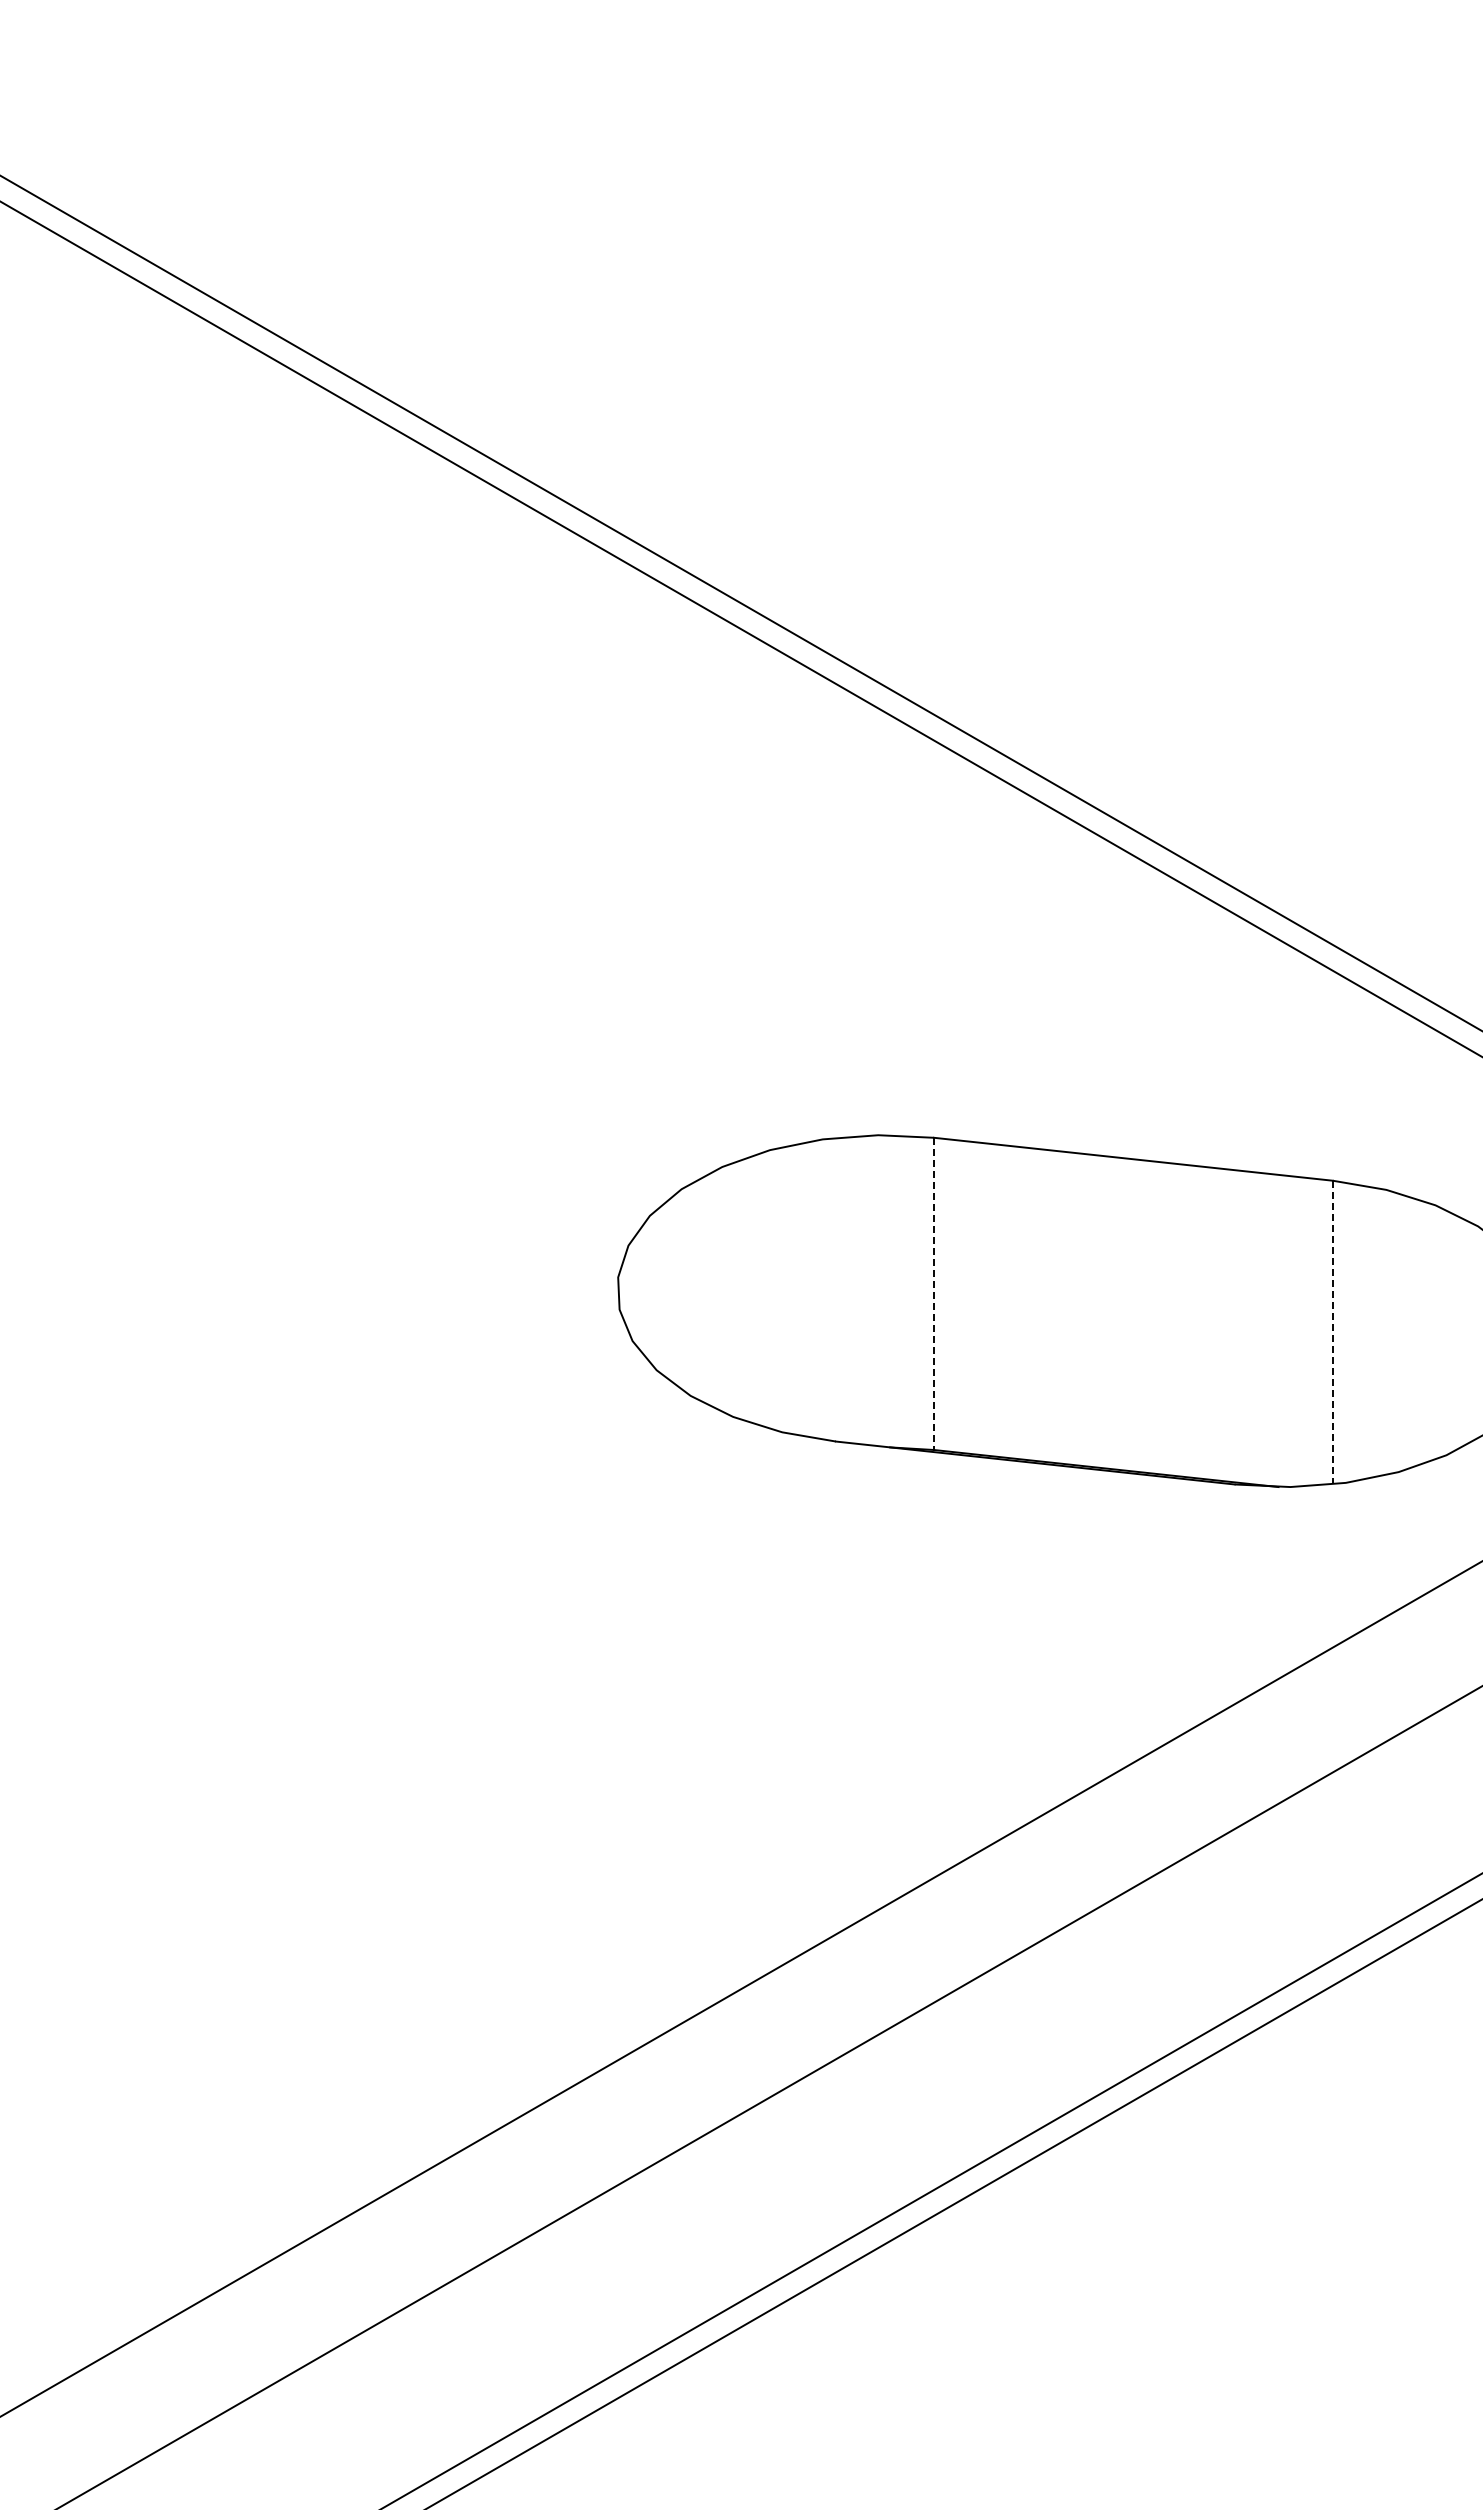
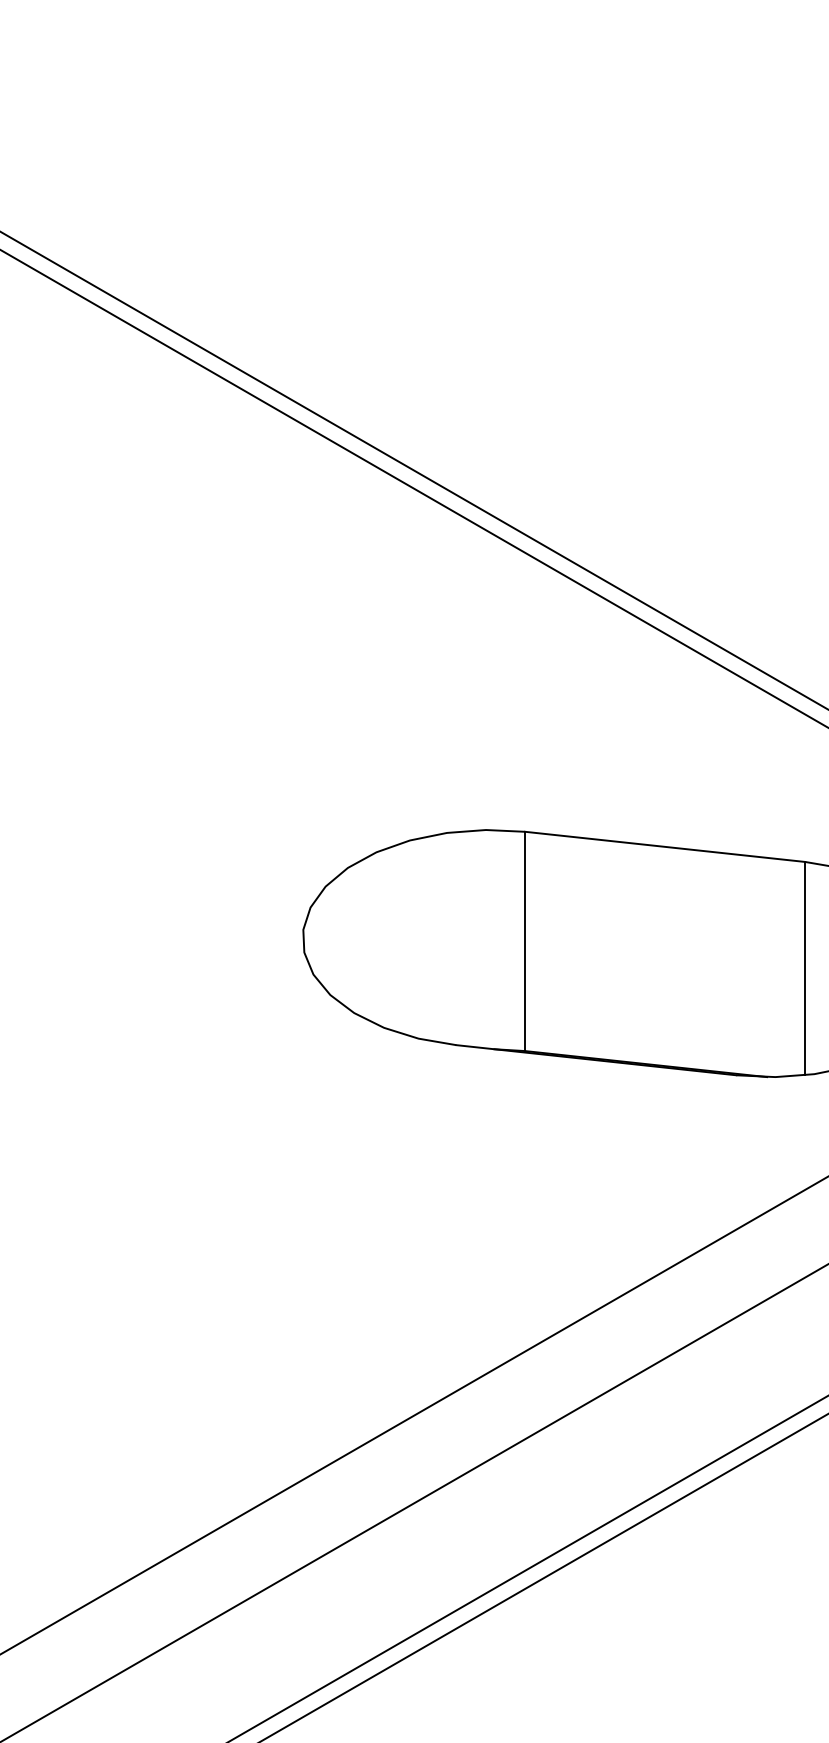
line: (934, 1294) -> (525, 941), dashed -> solid
line: (1332, 1332) -> (805, 968), dashed -> solid

